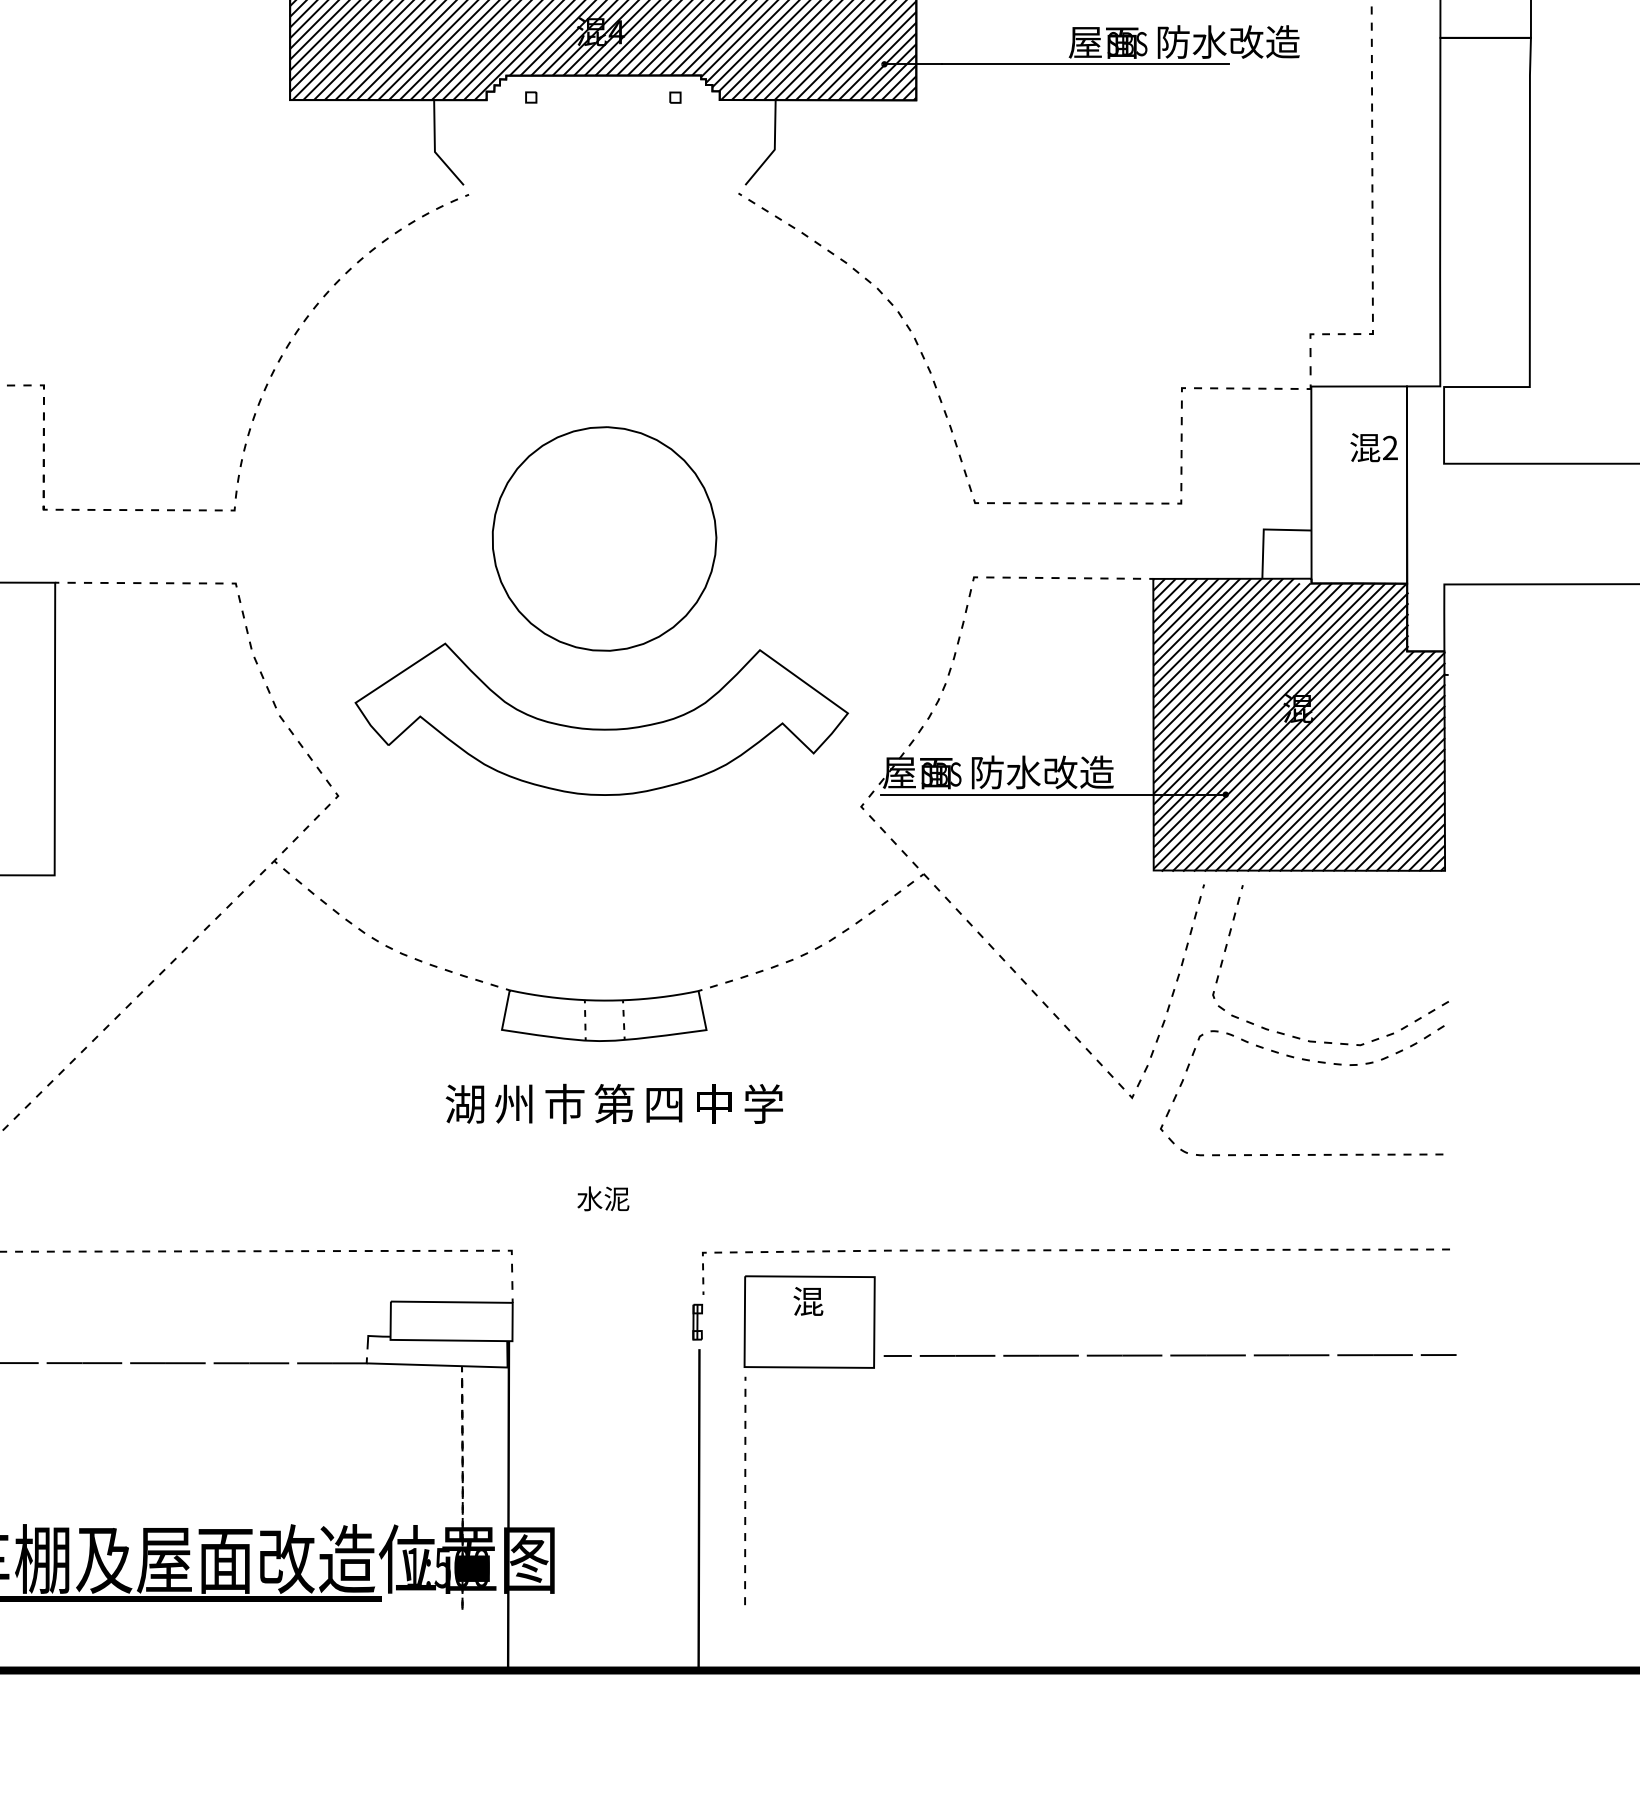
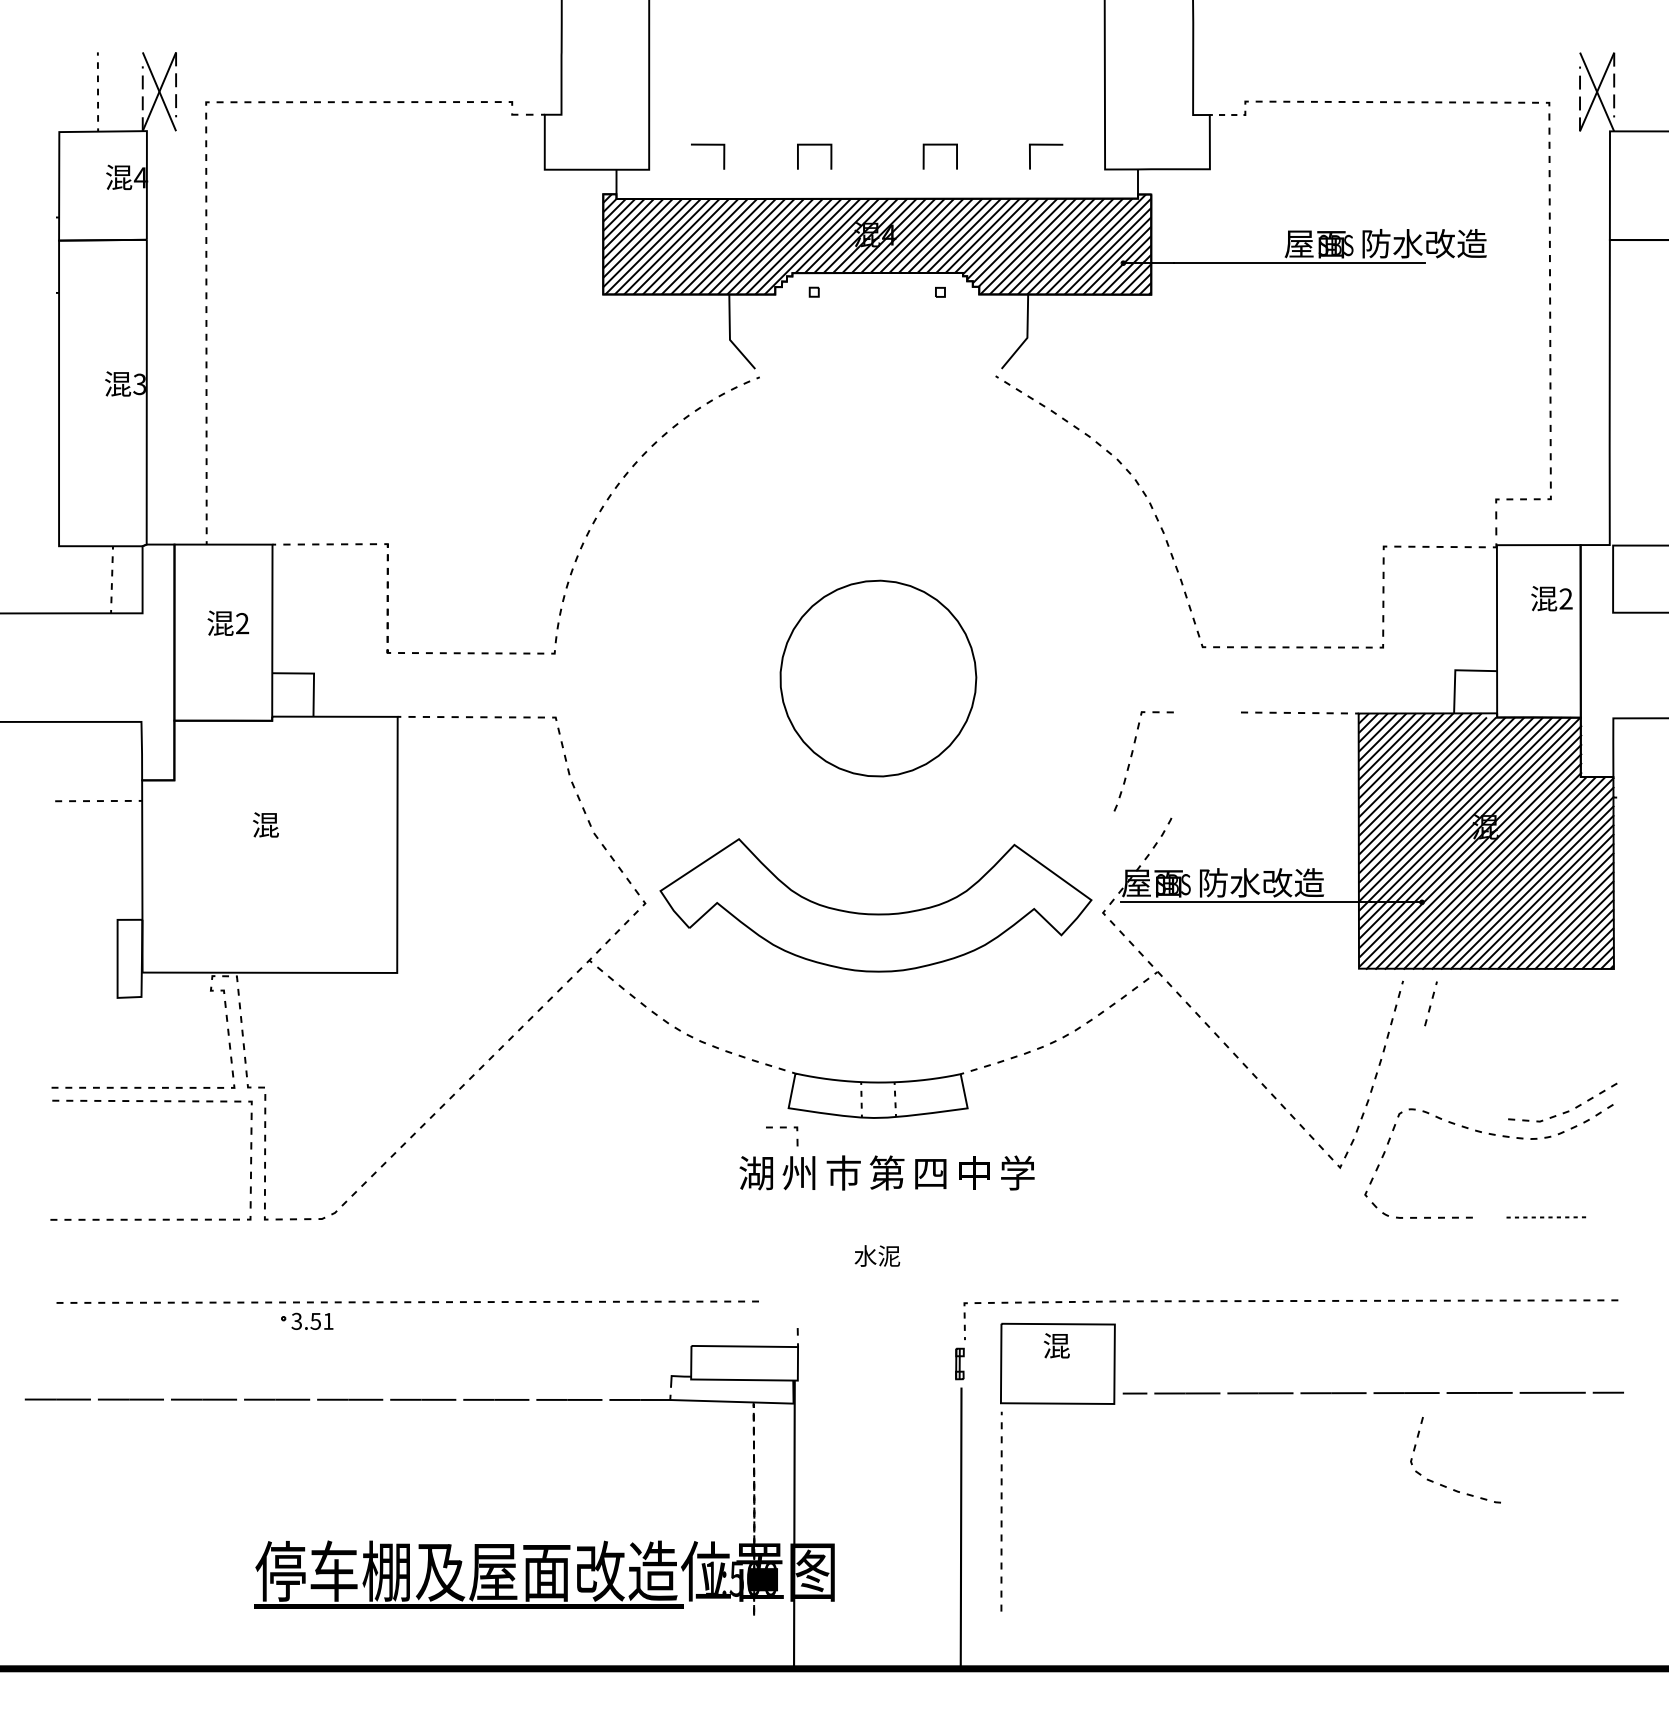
part: (963, 628) -> (1132, 756), moved
part: (601, 728) -> (875, 913), moved
part: (1252, 1022) -> (1445, 1485), moved
part: (1367, 1154) -> (1546, 1217), size x0.6
part: (494, 1251) -> (782, 1128), moved

